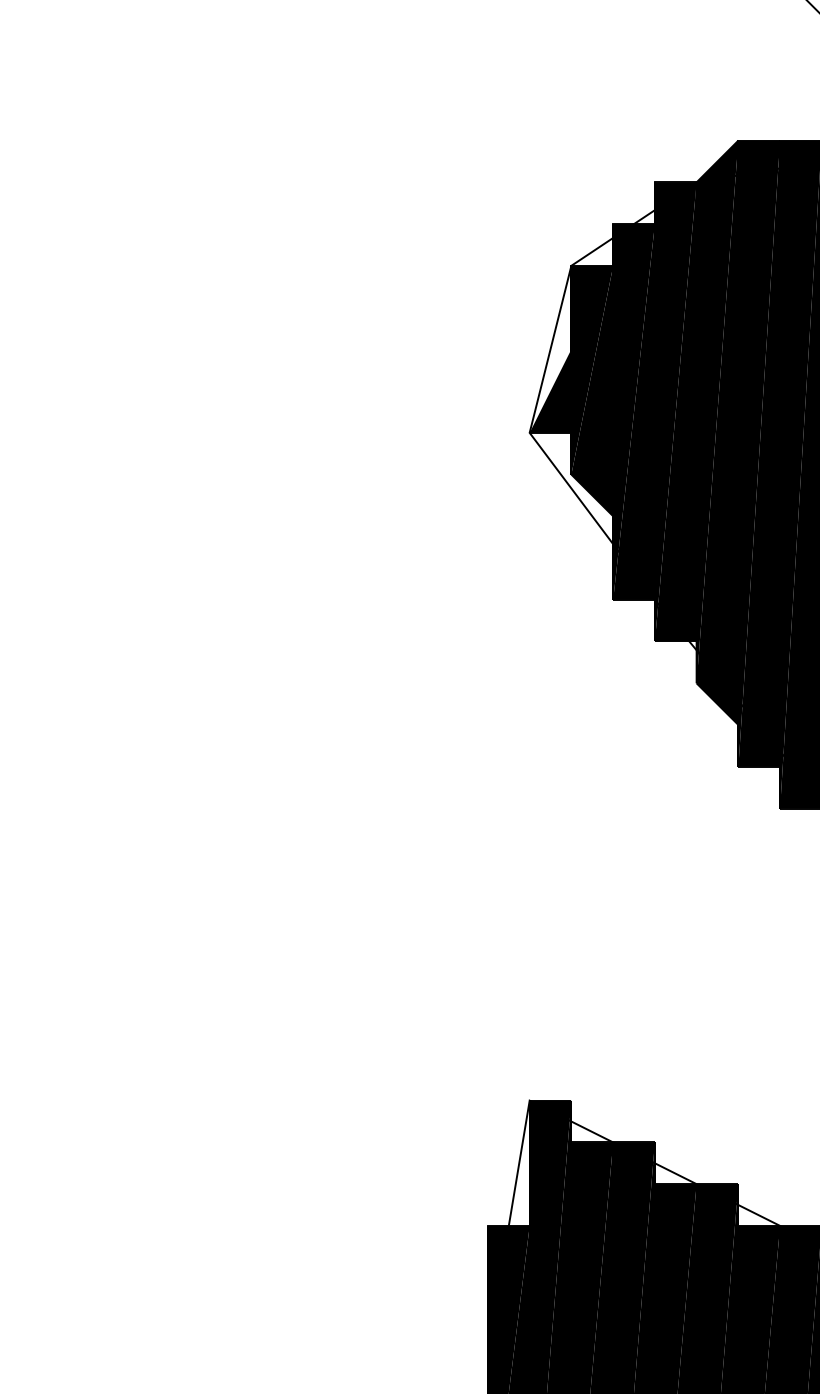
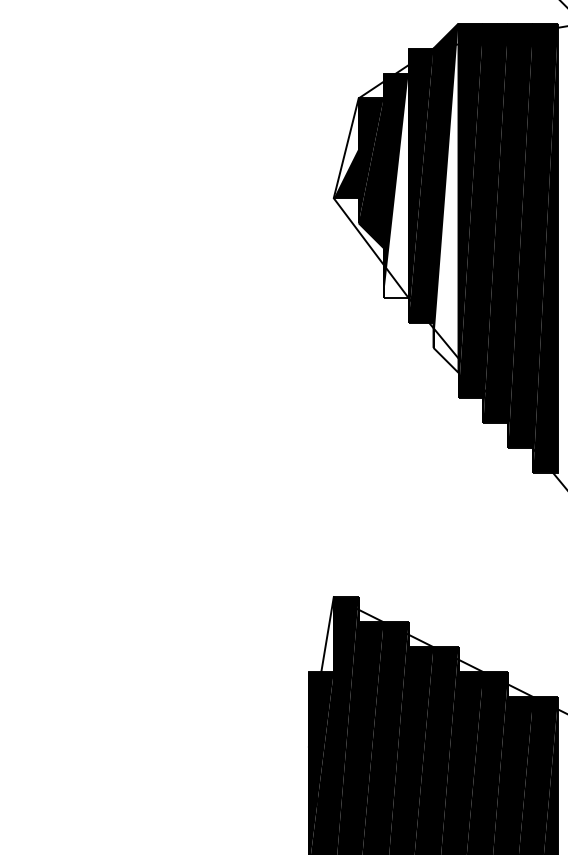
fill: (632, 411) -> (395, 185), removed
fill: (716, 431) -> (445, 197), removed

